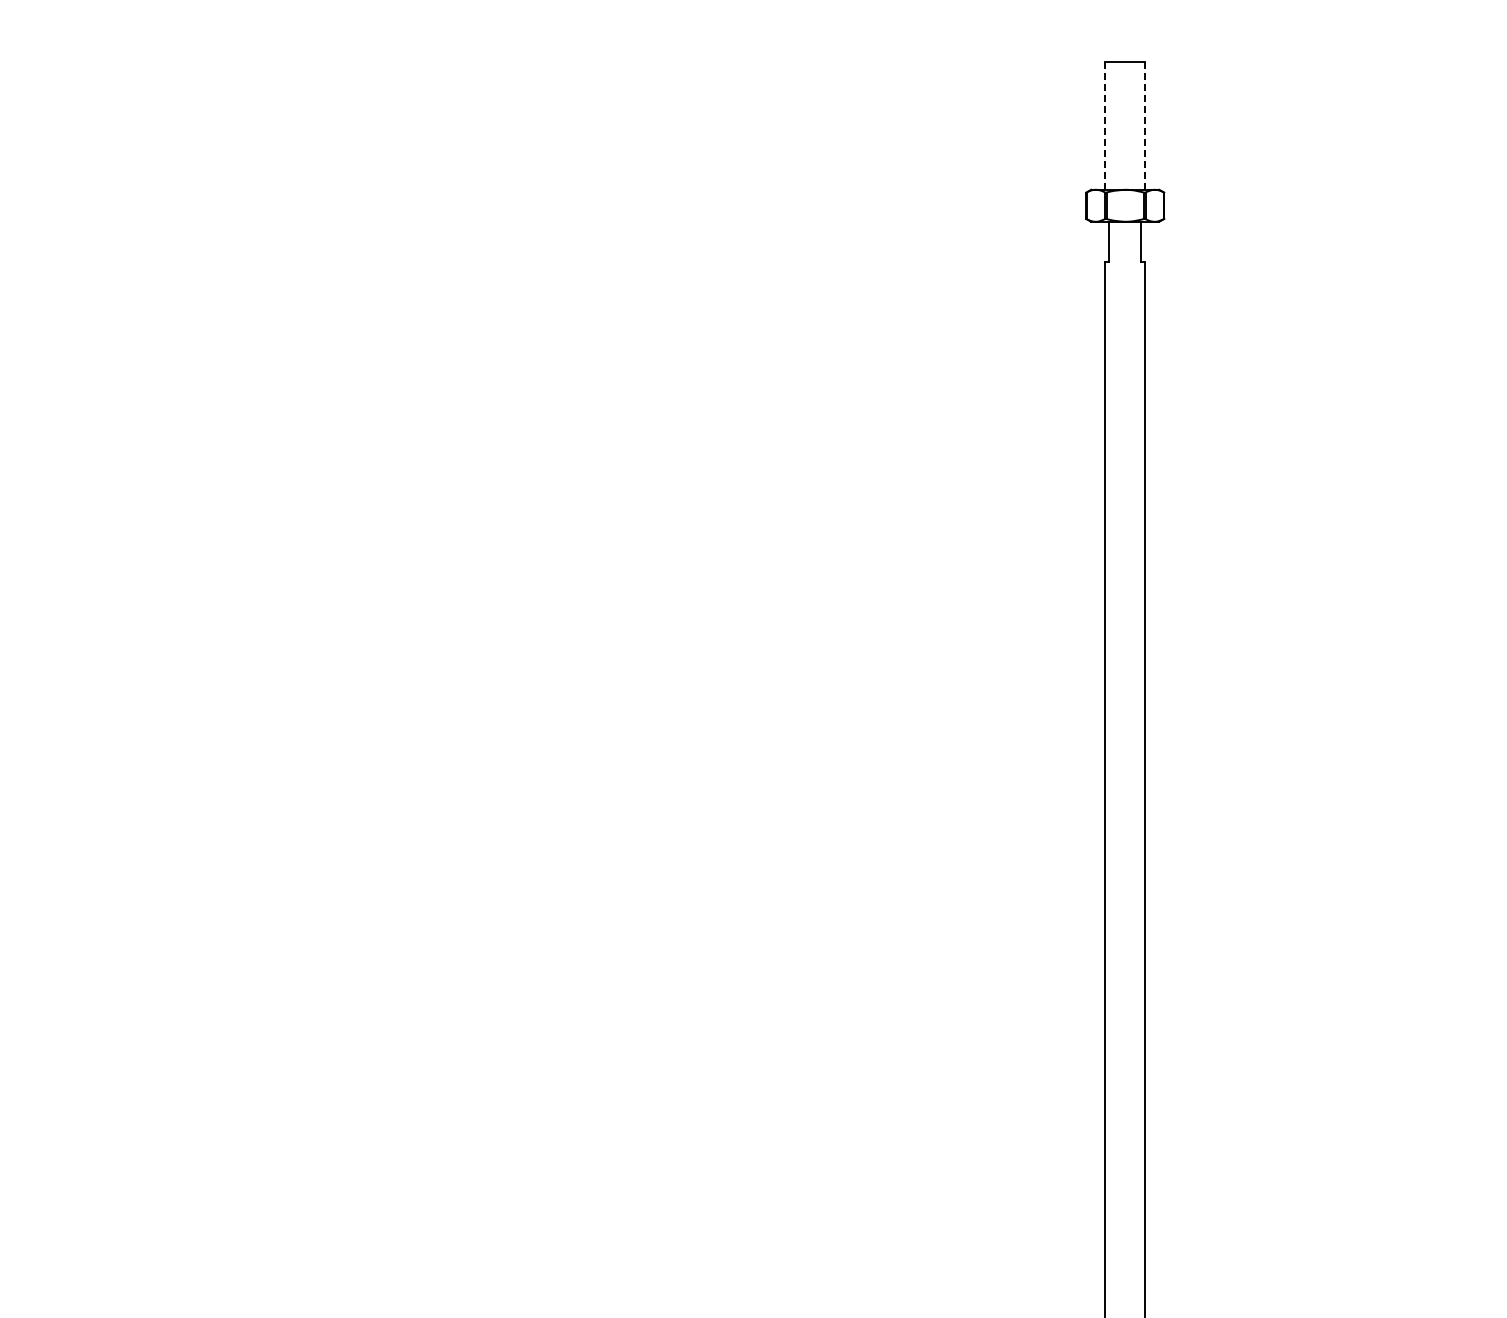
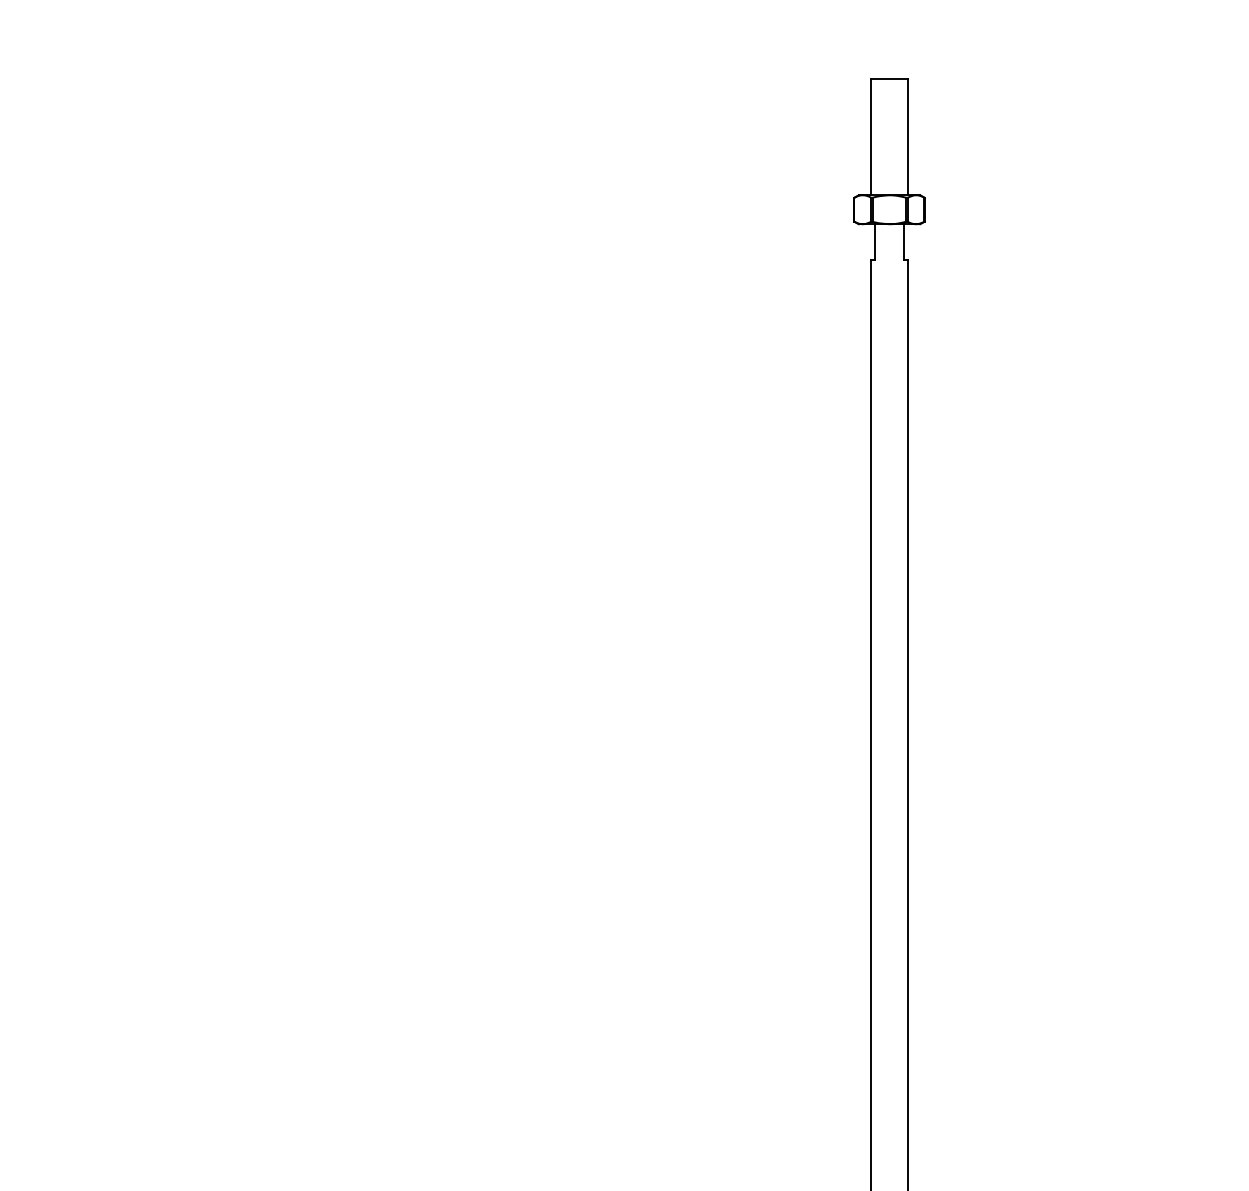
line: (1145, 125) -> (907, 137), dashed -> solid
line: (1105, 126) -> (871, 138), dashed -> solid

